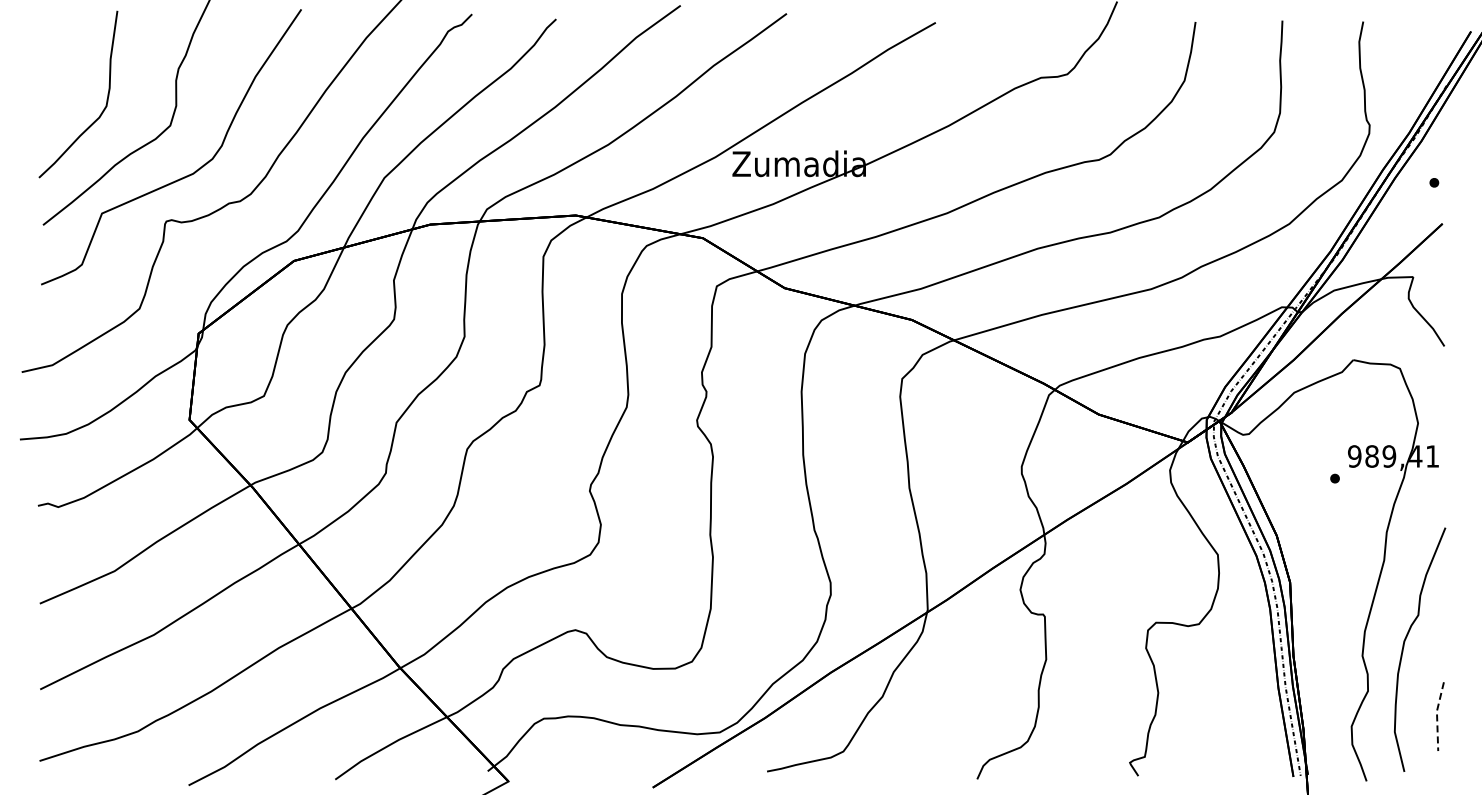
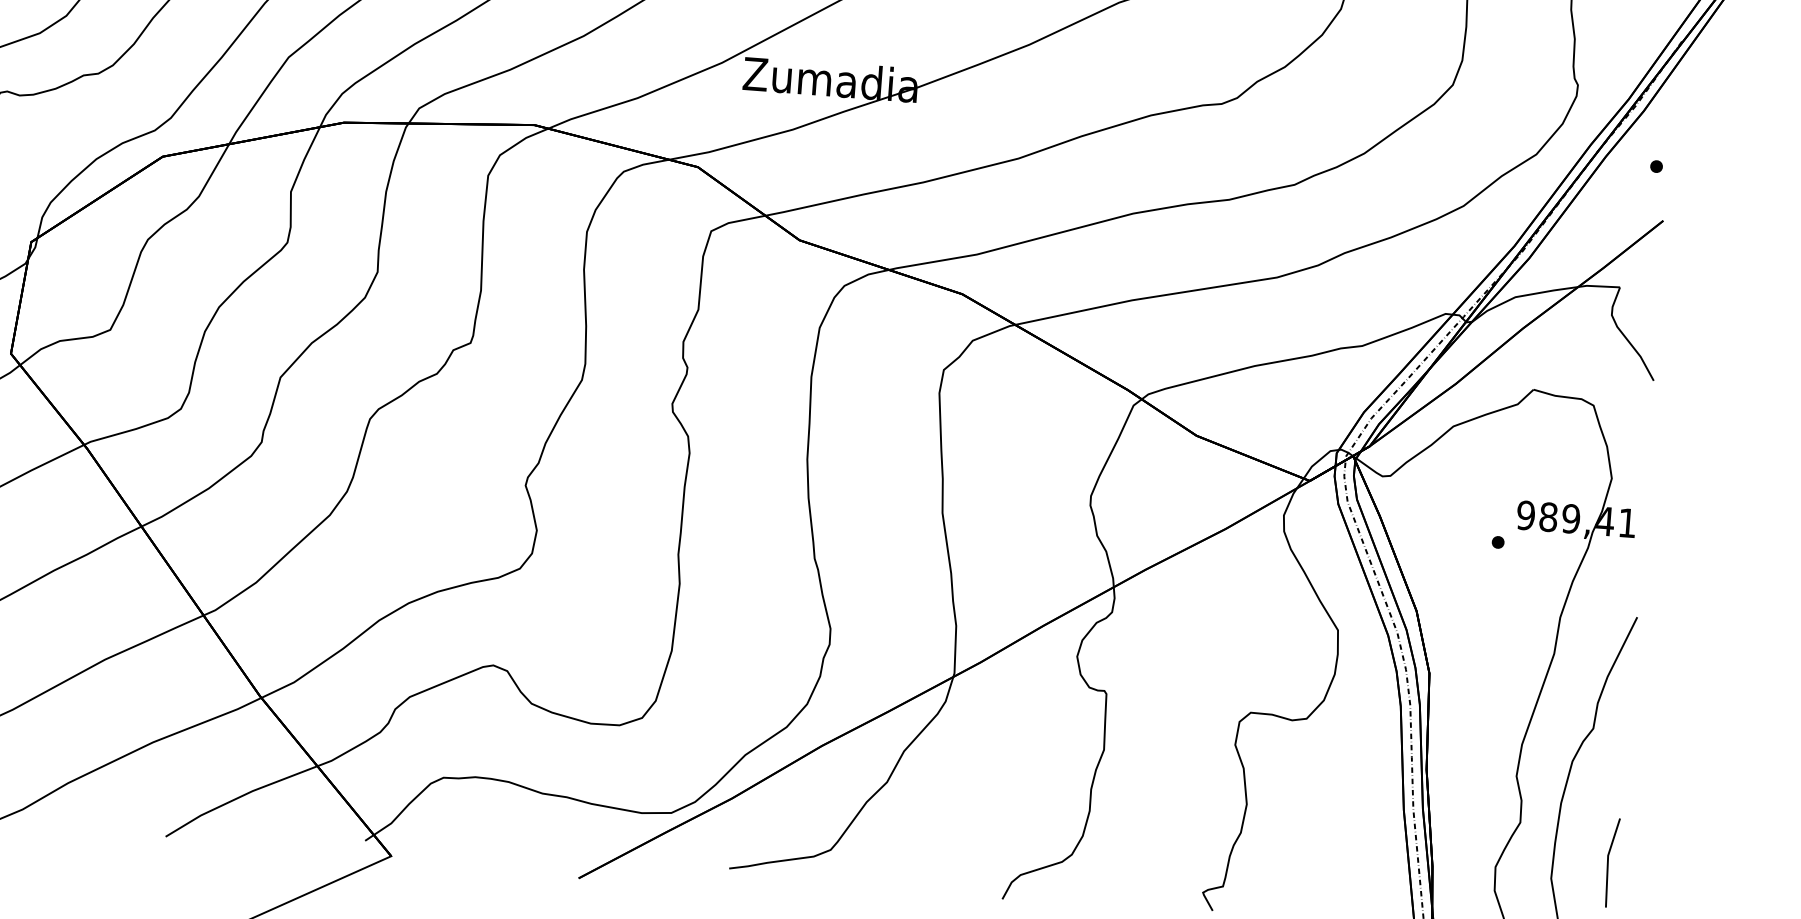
line: (1437, 716) -> (1608, 862), dashed -> solid

